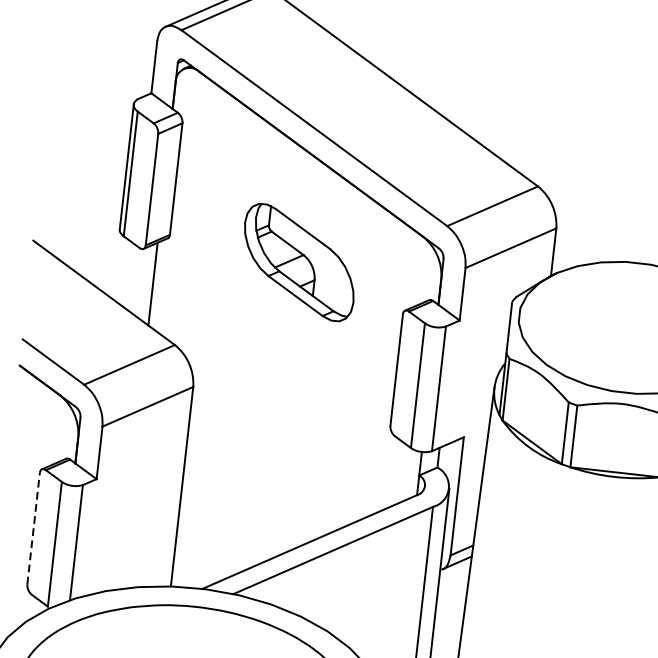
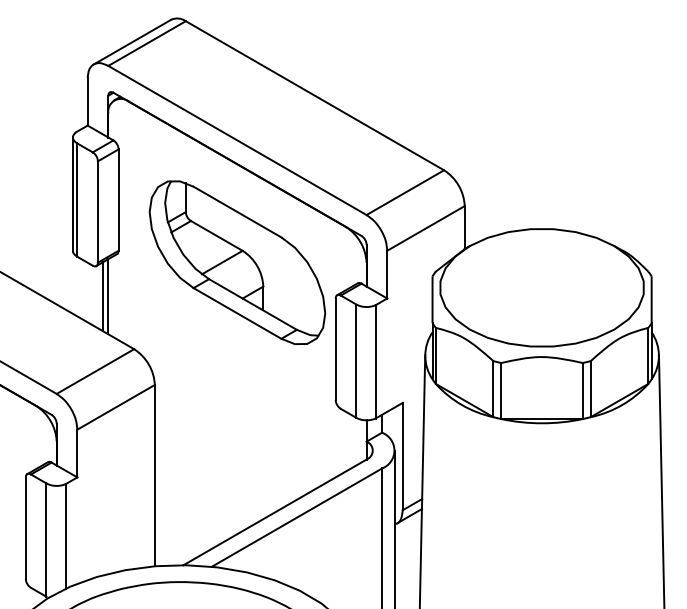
part: (299, 262) -> (237, 262), size x1.67
line: (147, 283) -> (103, 296), added
line: (33, 528) -> (25, 528), dashed -> solid

